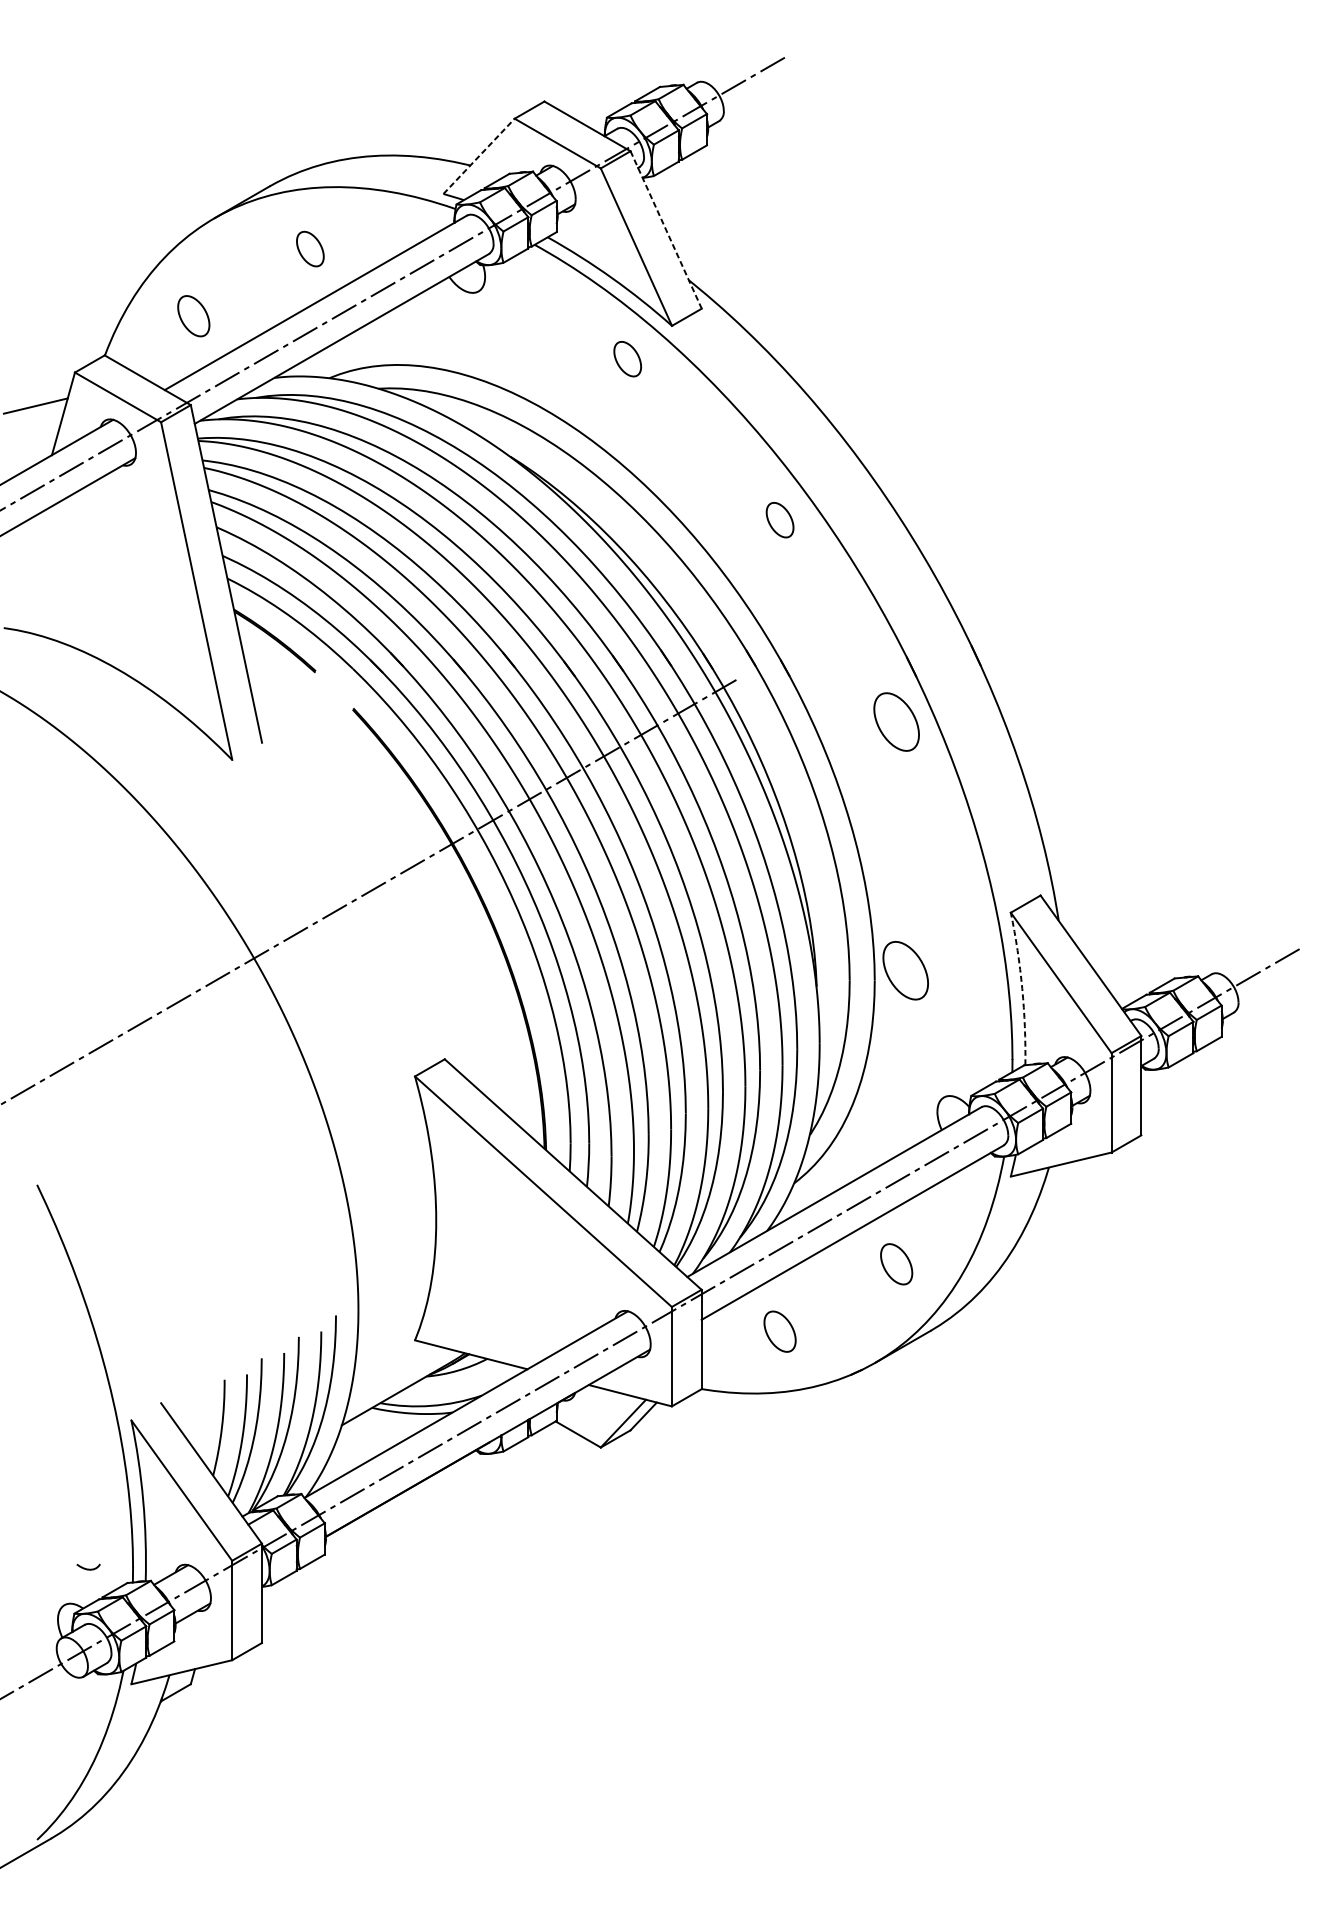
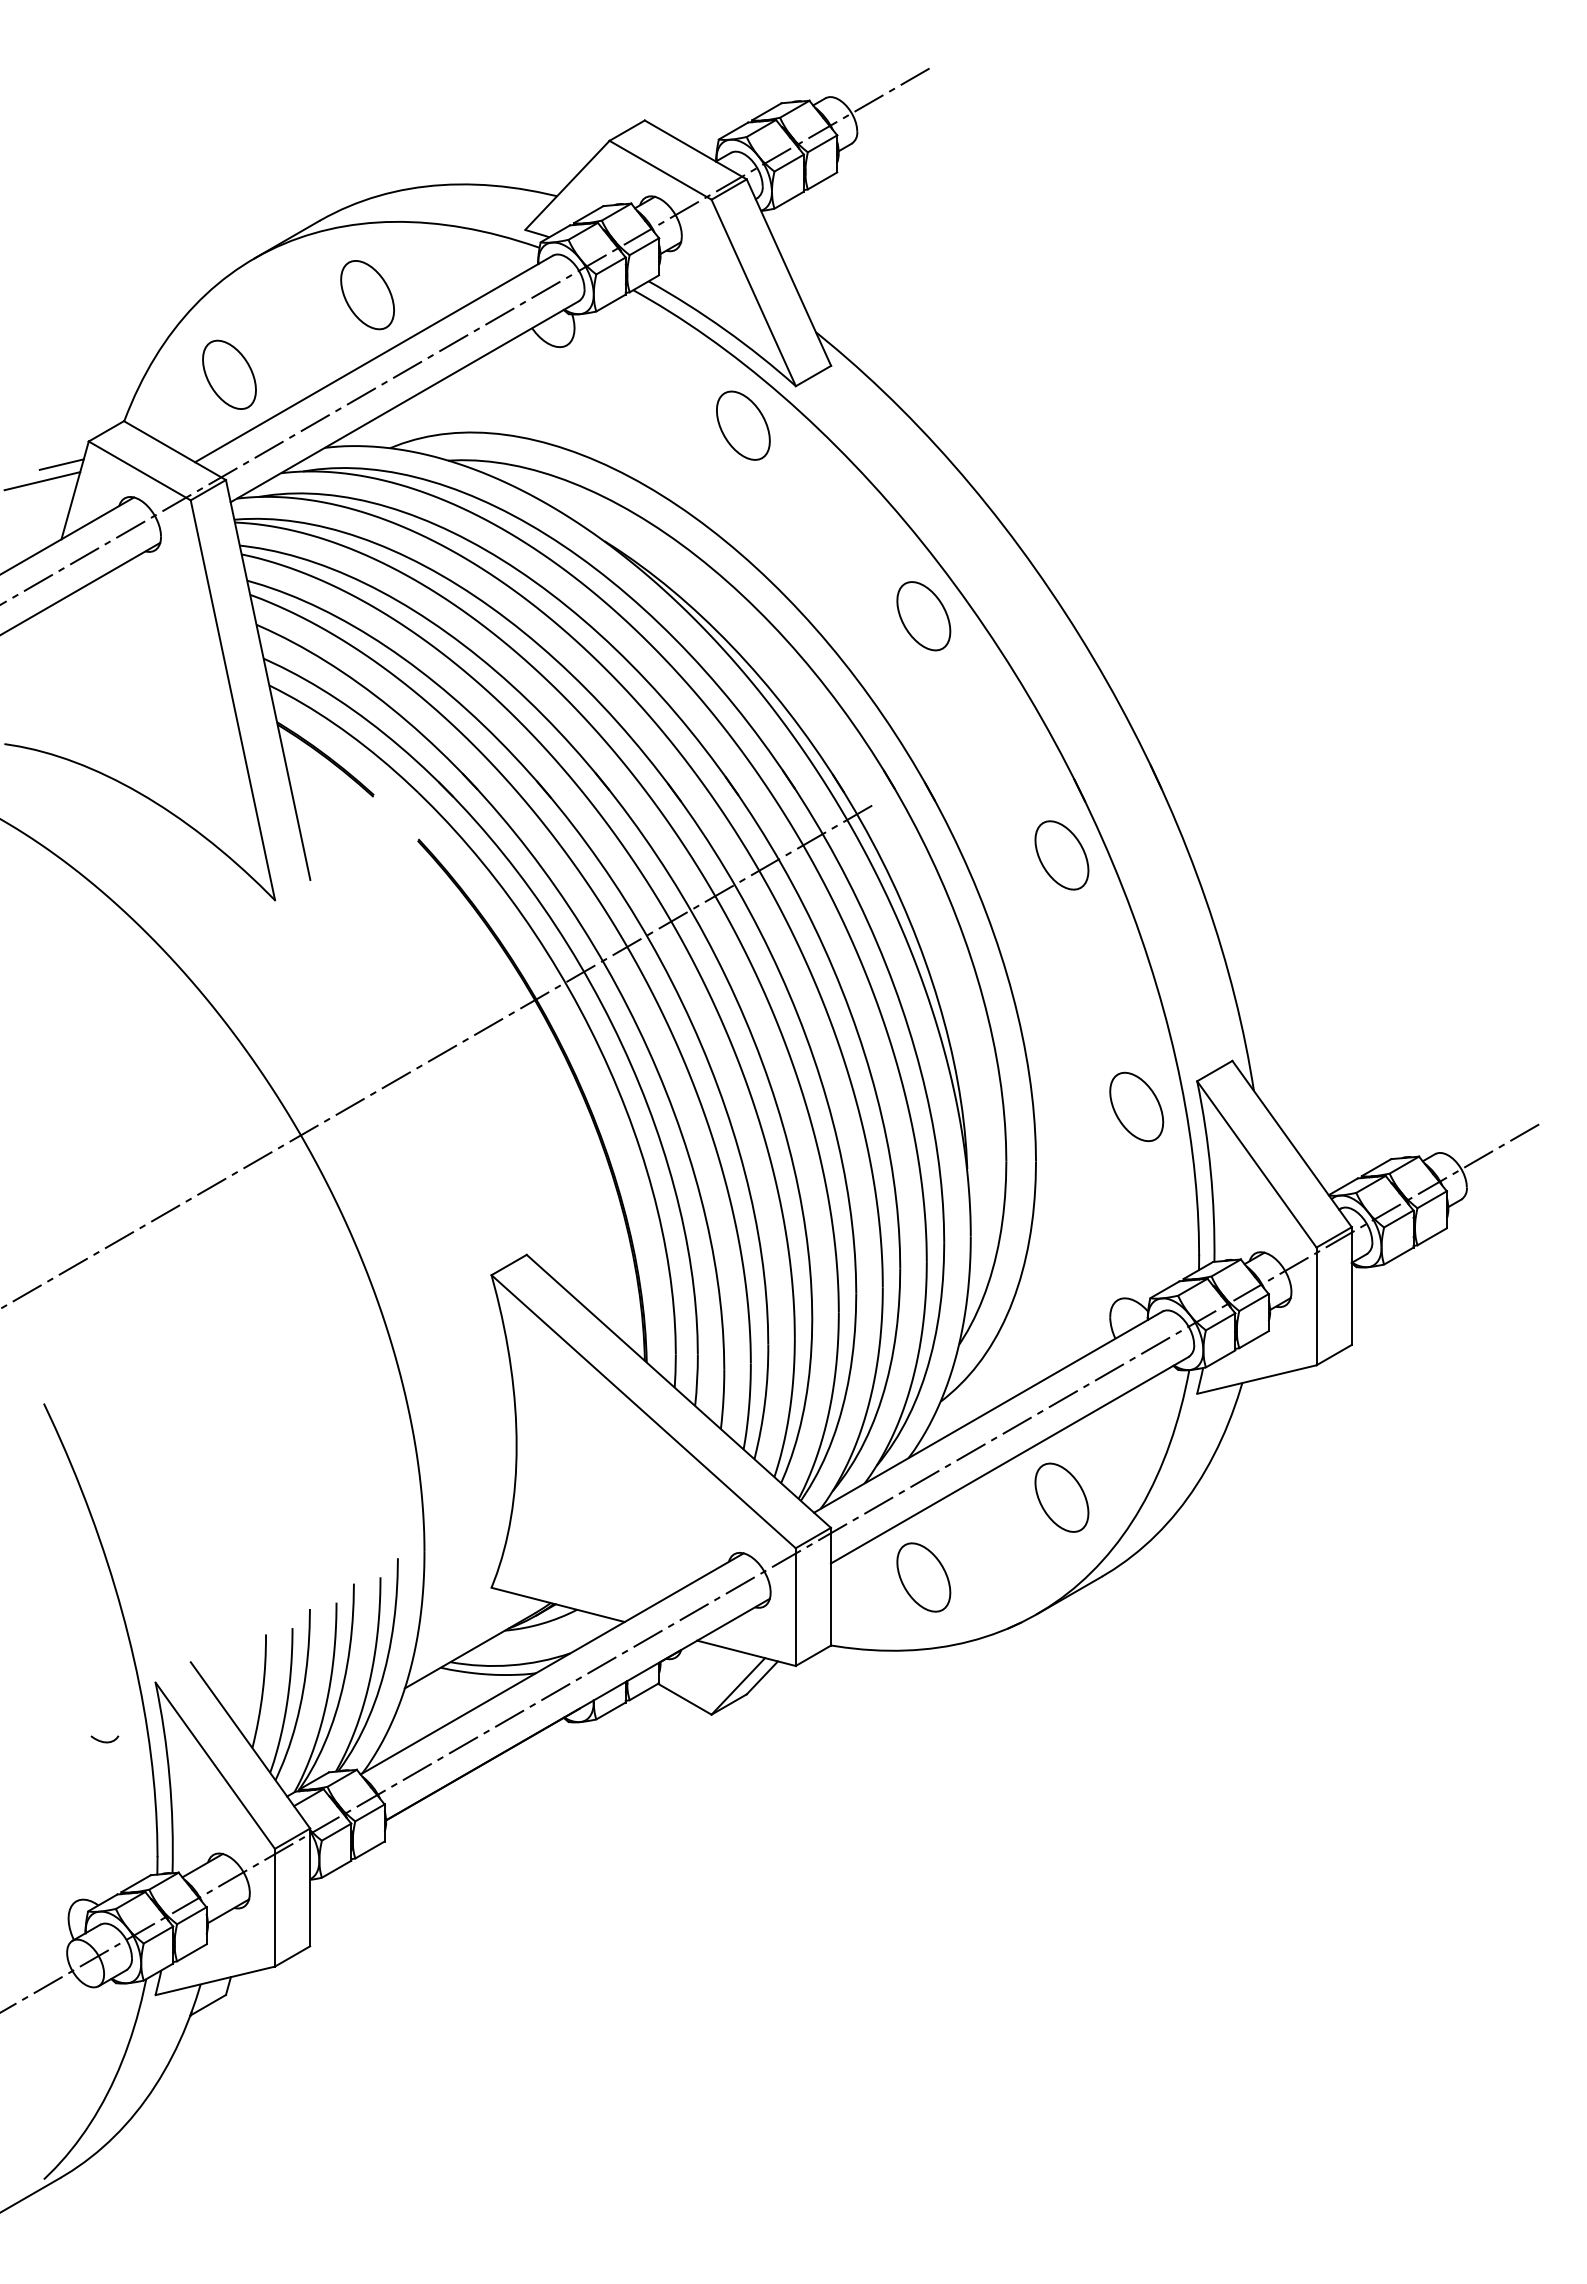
line: (479, 156) -> (567, 185), dashed -> solid
line: (666, 230) -> (789, 273), dashed -> solid
part: (310, 249) -> (367, 295), size x1.67
part: (193, 315) -> (229, 374), size x1.43
part: (627, 359) -> (743, 425), size x1.67
line: (51, 391) -> (61, 464), added
part: (779, 520) -> (923, 616), size x1.67
part: (905, 970) -> (1136, 1106), moved
arc: (1022, 988) -> (1210, 1171), dashed -> solid
part: (896, 1264) -> (1061, 1497), size x1.43
part: (779, 1331) -> (923, 1577), size x1.43
curve: (88, 1568) -> (104, 1741), moved

